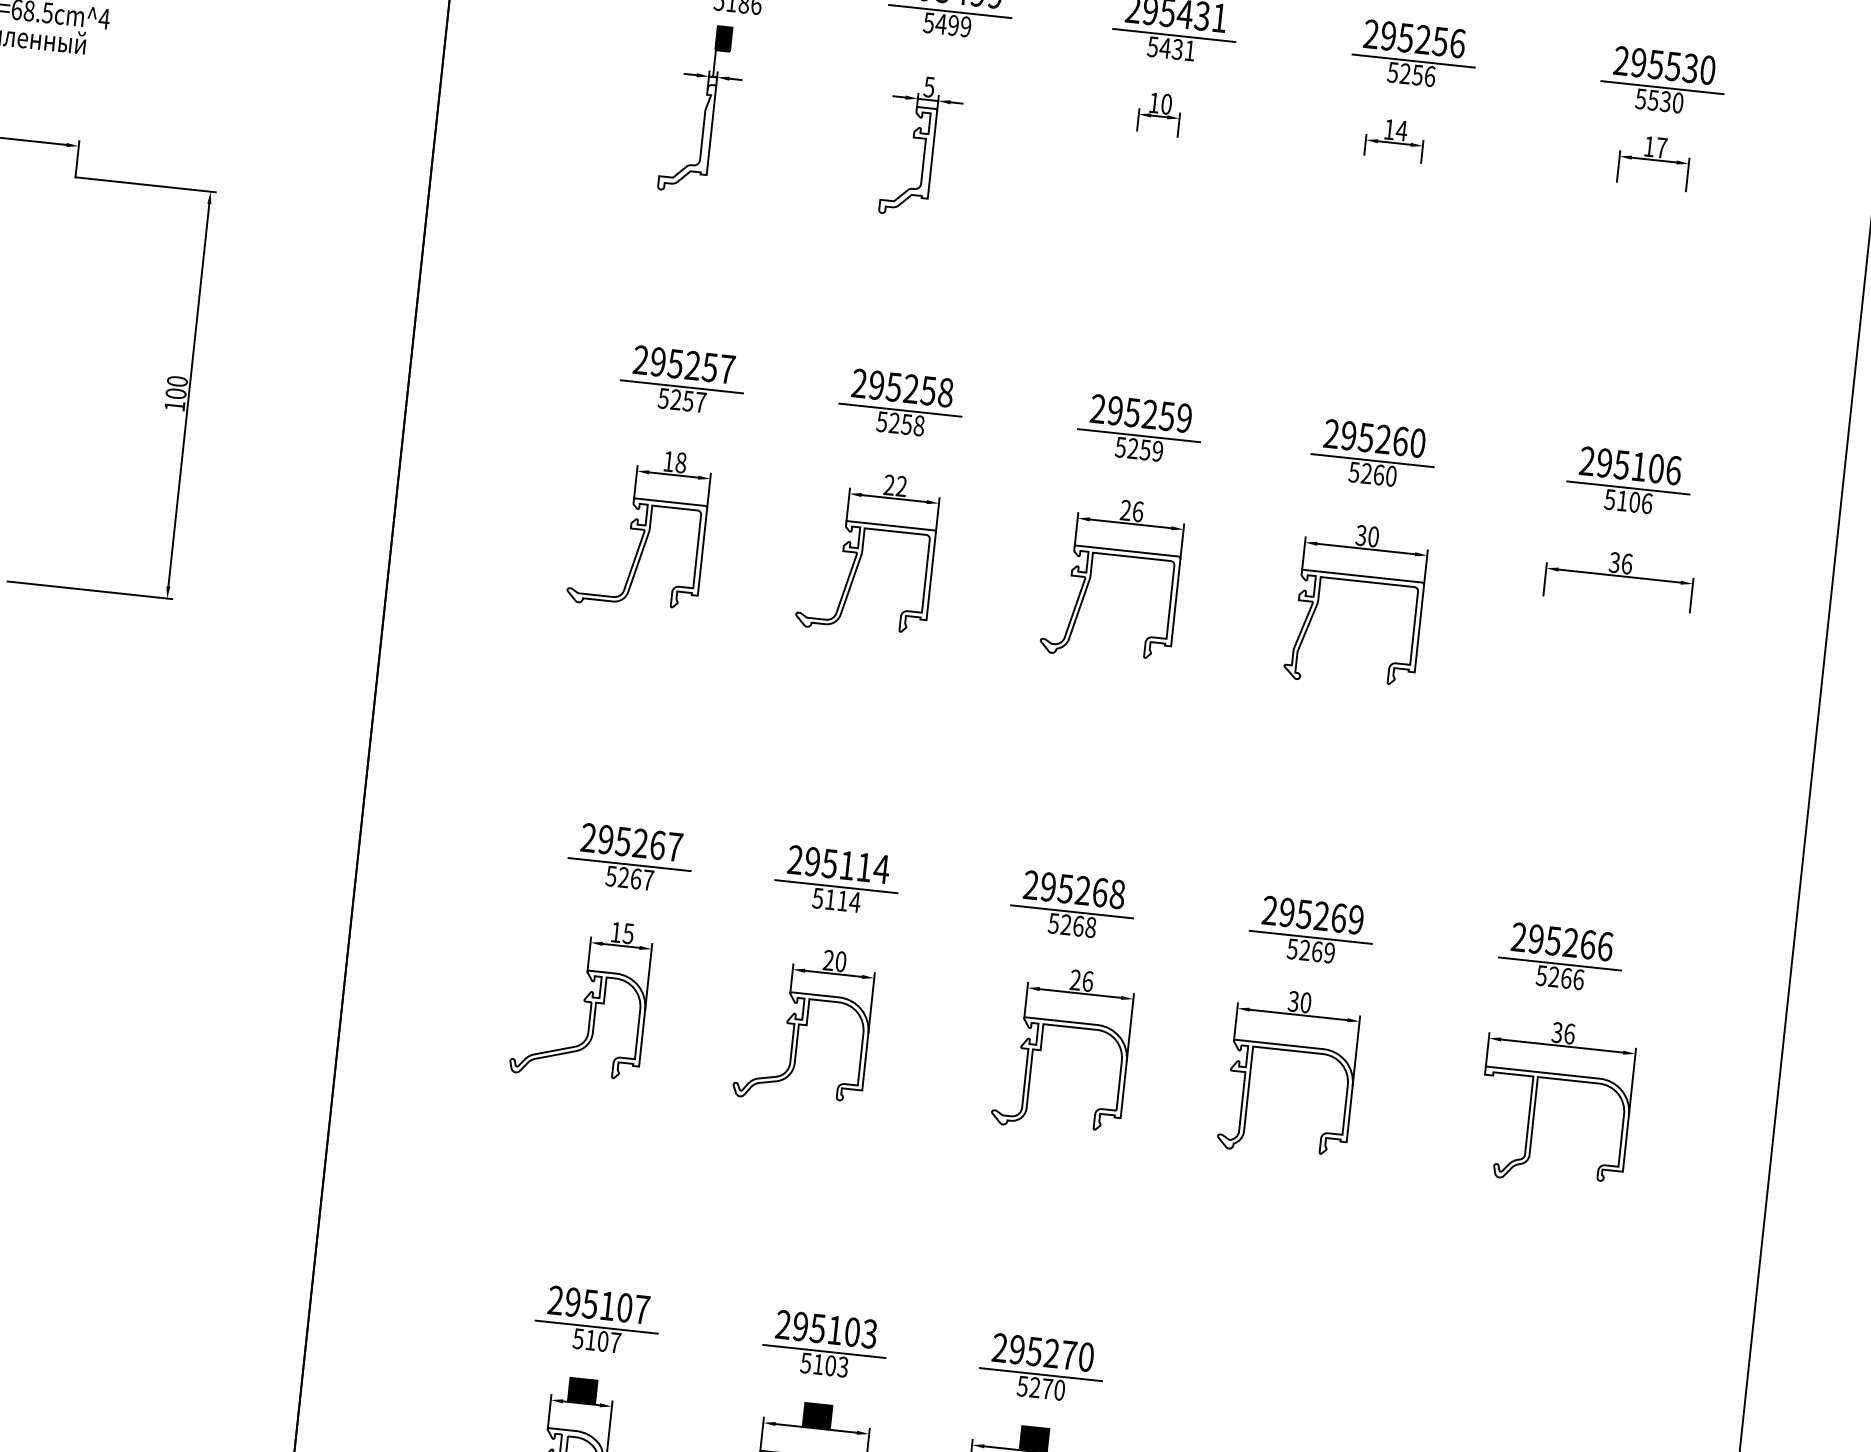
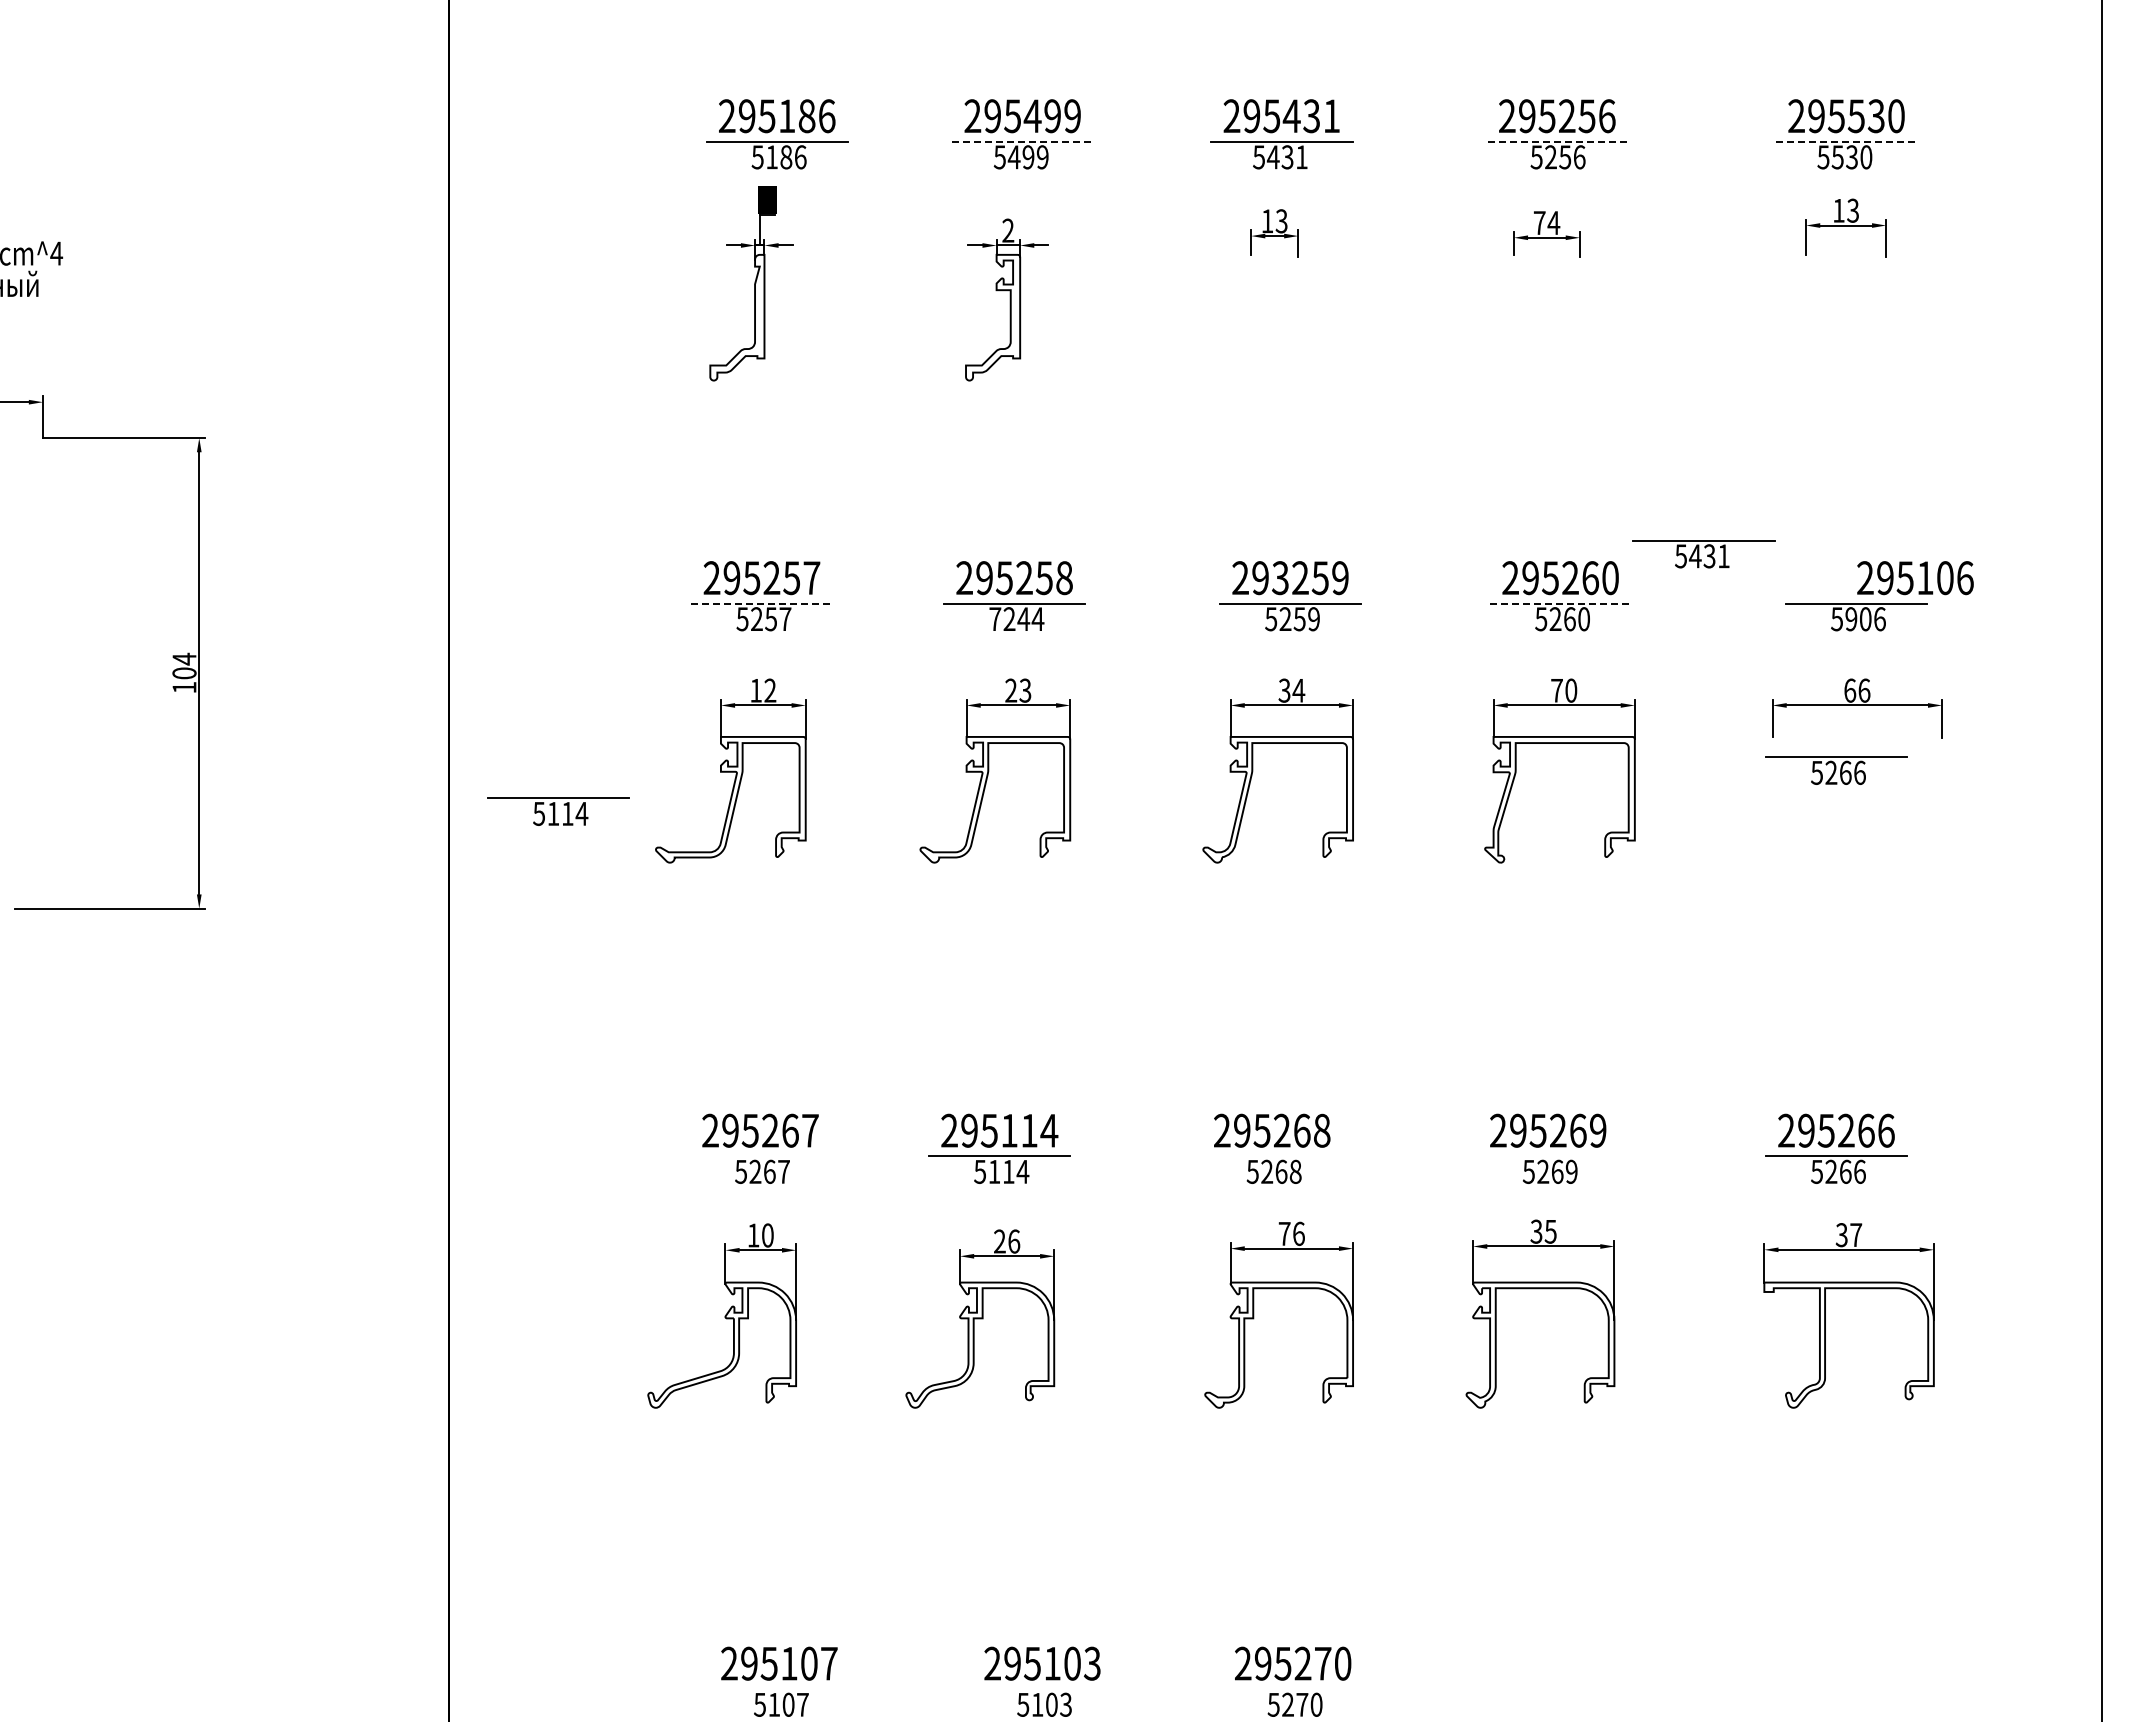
line: (949, 11) -> (1022, 141), solid -> dashed
line: (1413, 60) -> (1558, 141), solid -> dashed
text: (929, 86) -> (1008, 230), 5 -> 2
line: (1662, 87) -> (1846, 141), solid -> dashed
text: (1166, 104) -> (1281, 221), 10 -> 13
text: (1389, 129) -> (1539, 222), 14 -> 74
text: (1662, 147) -> (1853, 210), 17 -> 13
text: (177, 380) -> (184, 658), 100 -> 104
line: (682, 386) -> (762, 603), solid -> dashed
text: (1132, 412) -> (1280, 577), 295259 -> 293259
text: (900, 424) -> (1016, 619), 5258 -> 7244
part: (1500, 431) -> (1703, 554), added
line: (1372, 460) -> (1560, 603), solid -> dashed
text: (681, 462) -> (770, 690), 18 -> 12
text: (1630, 466) -> (1915, 578), moved
text: (901, 486) -> (1025, 690), 22 -> 23
text: (1622, 501) -> (1851, 619), 5106 -> 5906
text: (1131, 510) -> (1291, 690), 26 -> 34
text: (1360, 535) -> (1556, 690), 30 -> 70
part: (486, 547) -> (558, 811), added
text: (1615, 562) -> (1850, 690), 36 -> 66
part: (1595, 630) -> (1836, 770), added
line: (629, 864) -> (760, 1156), removed
line: (1071, 911) -> (1271, 1156), removed
text: (628, 933) -> (767, 1235), 15 -> 10
line: (1310, 937) -> (1548, 1156), removed
text: (841, 961) -> (1014, 1241), 20 -> 26
text: (1075, 979) -> (1284, 1233), 26 -> 76
text: (1305, 1002) -> (1550, 1231), 30 -> 35
text: (1569, 1034) -> (1856, 1235), 36 -> 37
line: (596, 1327) -> (779, 1689), removed
line: (824, 1351) -> (1042, 1689), removed
line: (1040, 1374) -> (1292, 1689), removed

